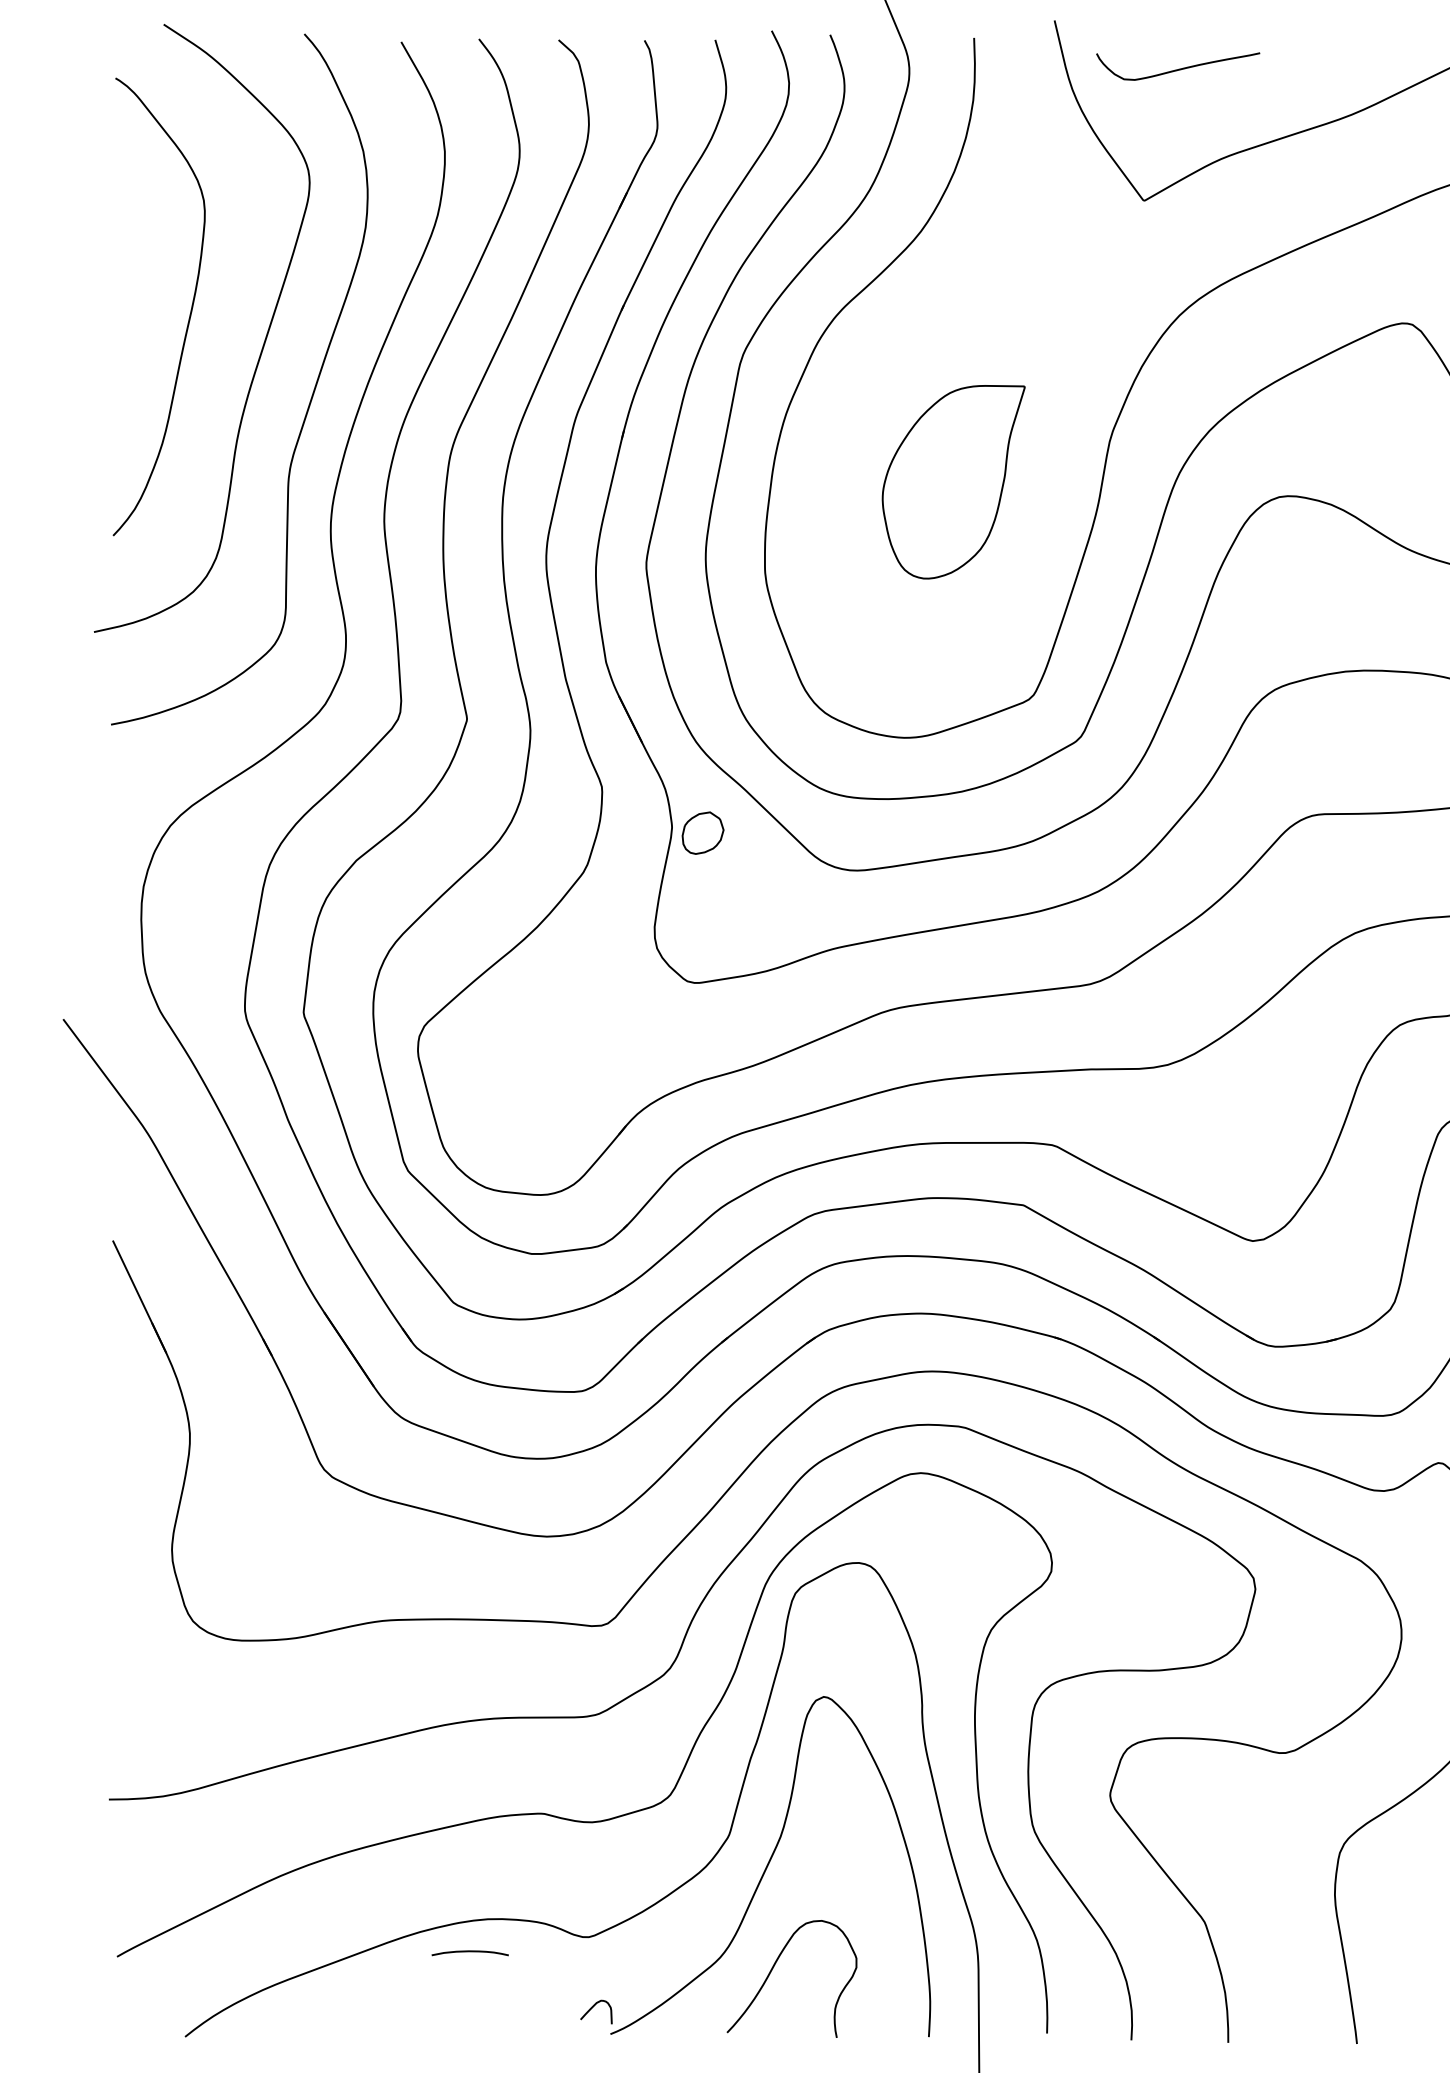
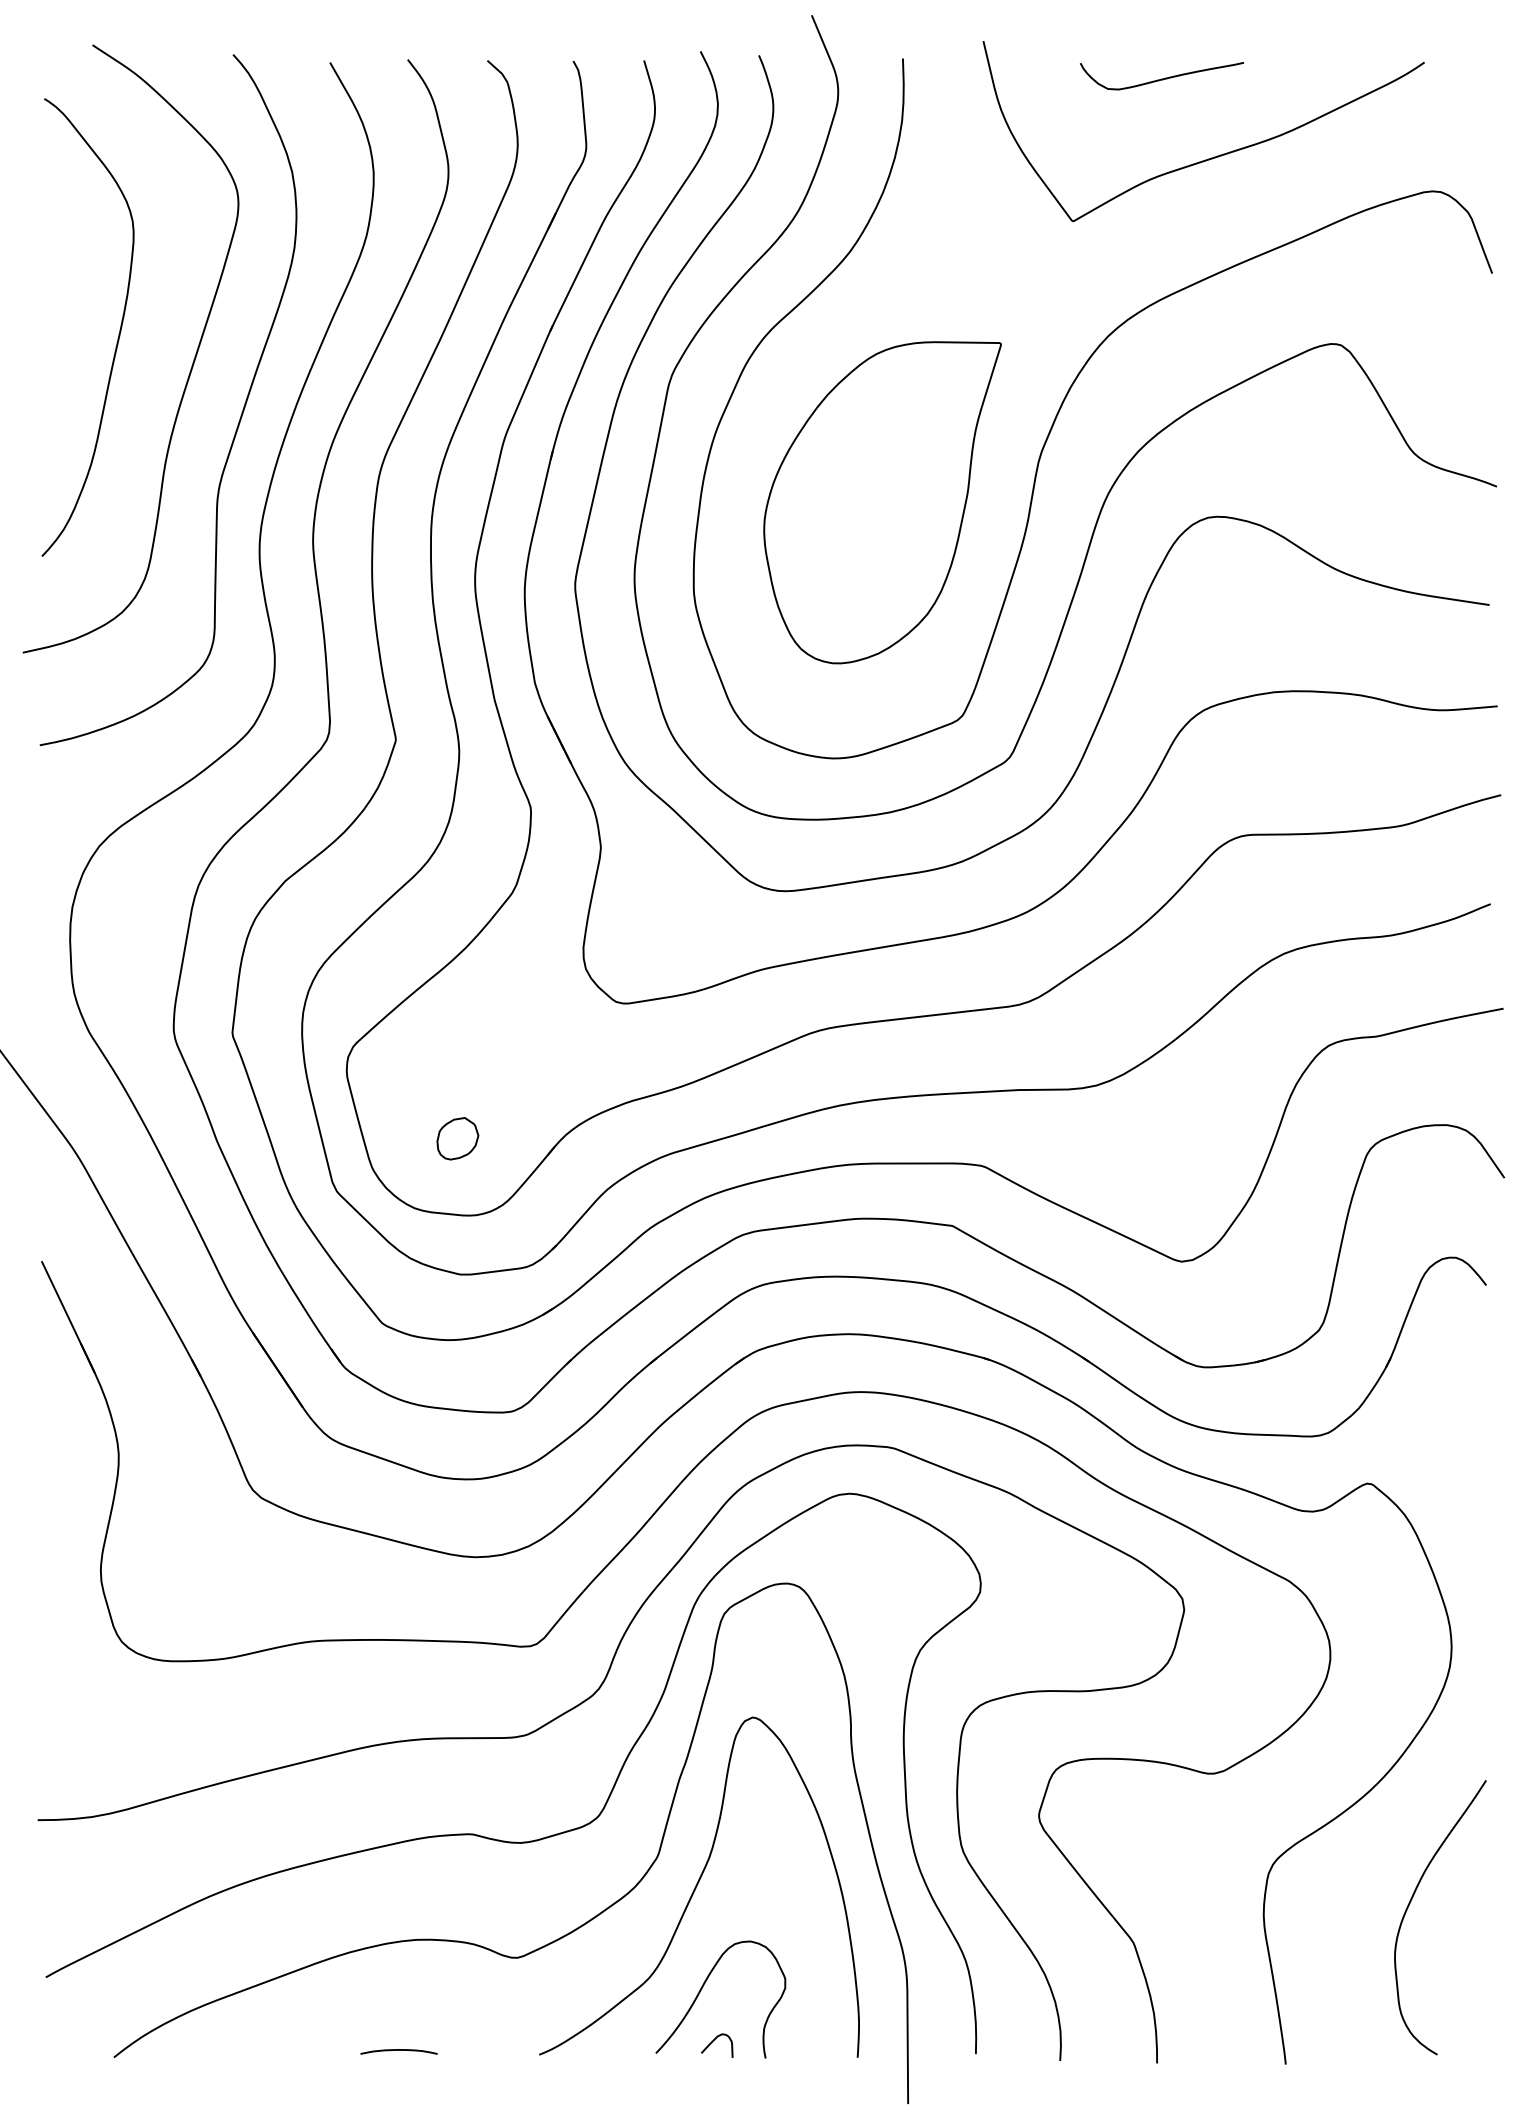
curve: (1177, 68) -> (1161, 78), moved
part: (953, 481) -> (882, 502), size x1.67
part: (702, 832) -> (457, 1138), moved
curve: (469, 1951) -> (398, 2050), moved
curve: (592, 2007) -> (713, 2041), moved

